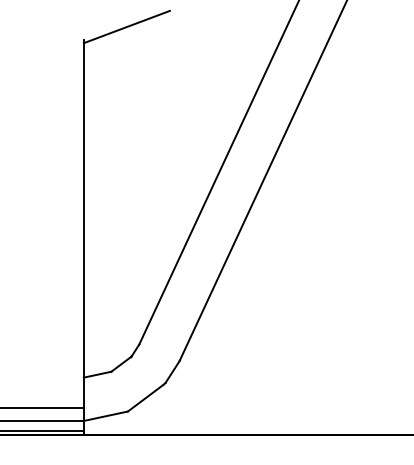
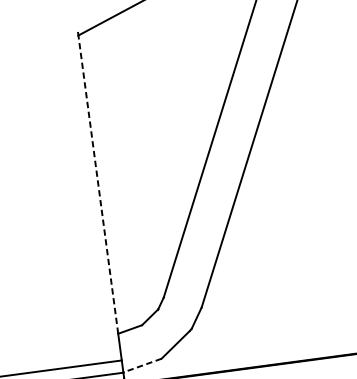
line: (83, 209) -> (97, 183), solid -> dashed
line: (105, 416) -> (142, 365), solid -> dashed

